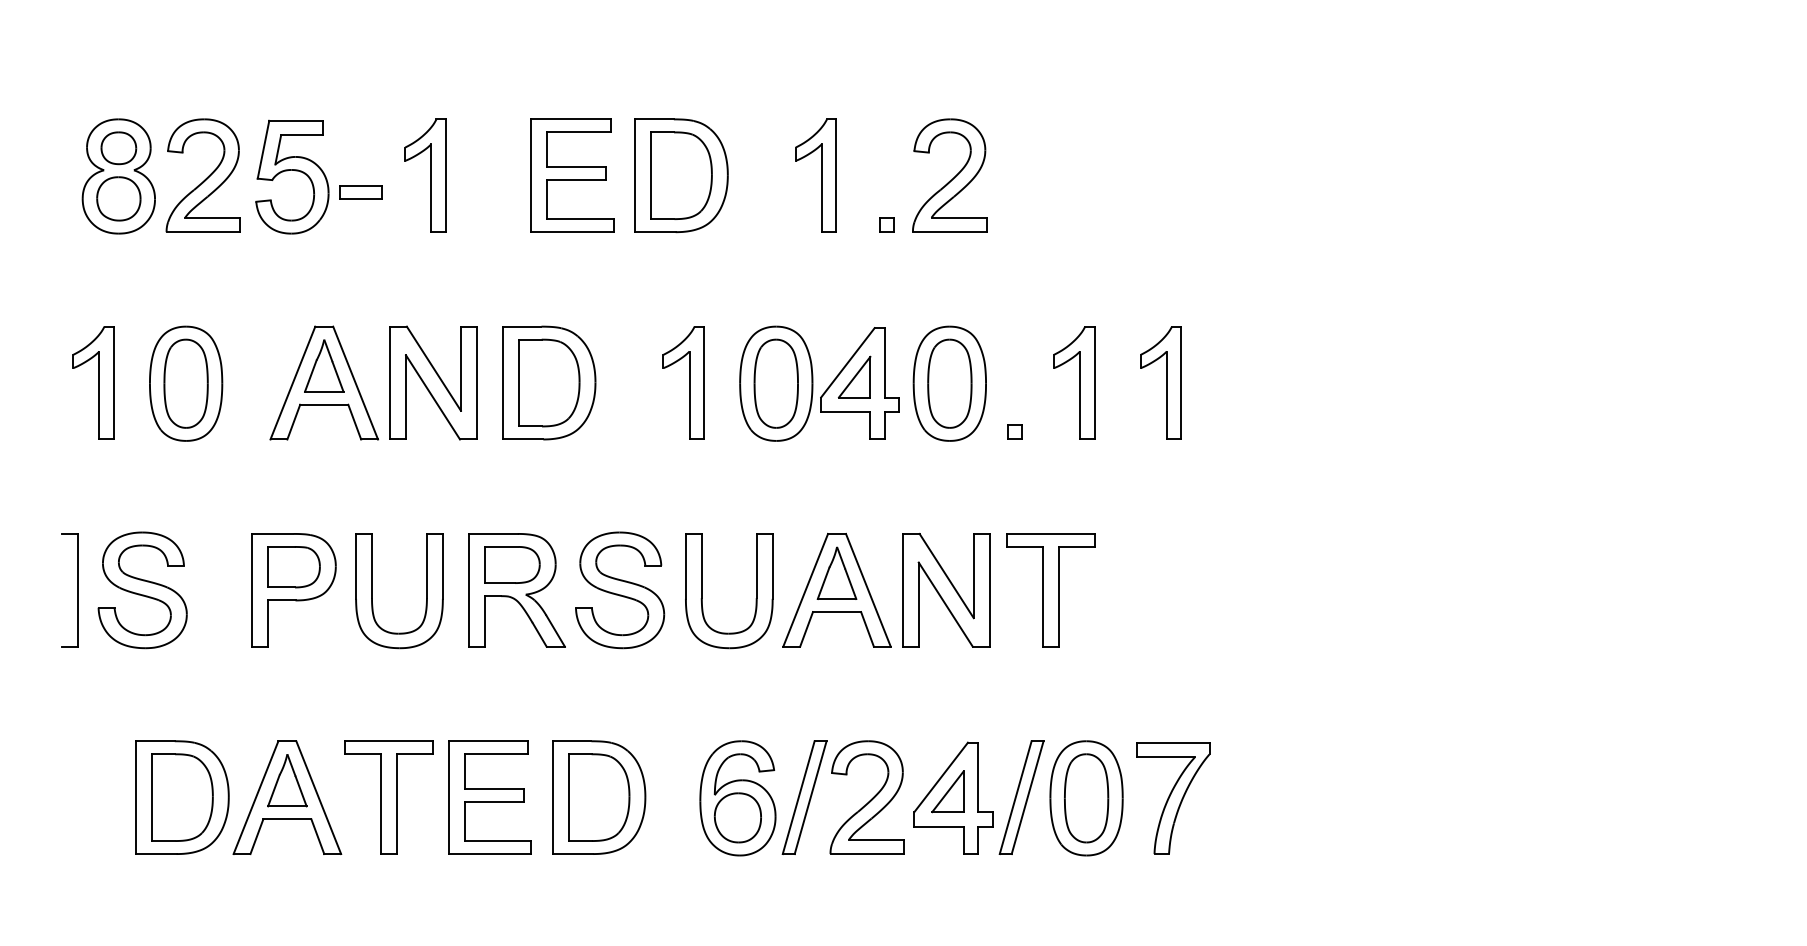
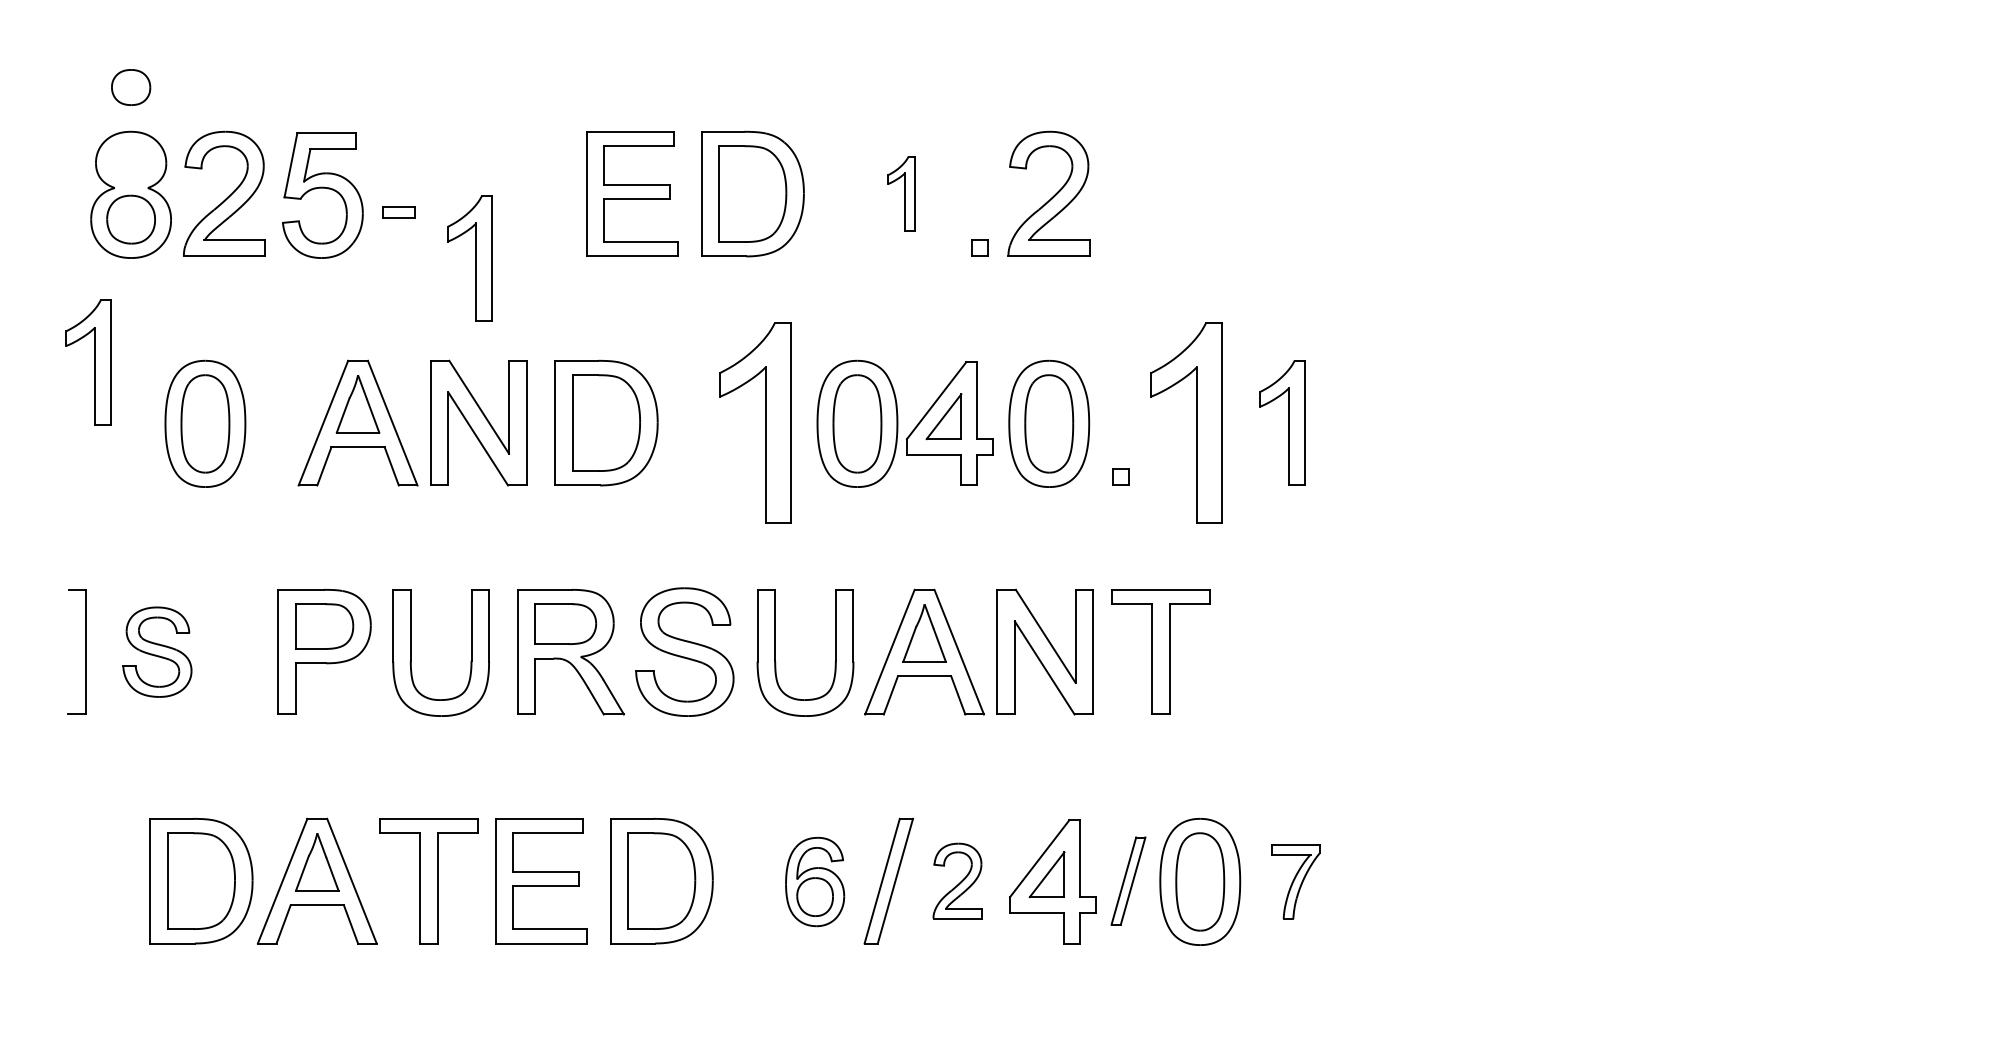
part: (118, 148) -> (130, 87), moved
part: (425, 175) -> (469, 257), moved
part: (815, 175) -> (900, 193), size x0.6
part: (360, 192) -> (398, 212), size x0.7
part: (93, 382) -> (88, 361), moved
part: (683, 382) -> (754, 422), size x1.6
part: (1074, 382) -> (1186, 422), size x1.6
part: (142, 590) -> (157, 652), size x0.7
part: (866, 797) -> (957, 881), size x0.6
part: (1021, 797) -> (1128, 881), size x0.7
part: (737, 798) -> (814, 882), size x0.7
part: (1173, 798) -> (1296, 882), size x0.6

